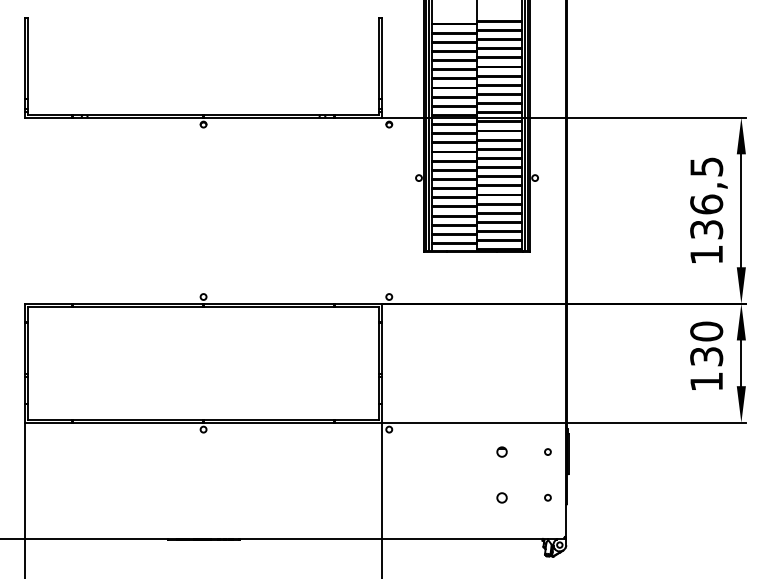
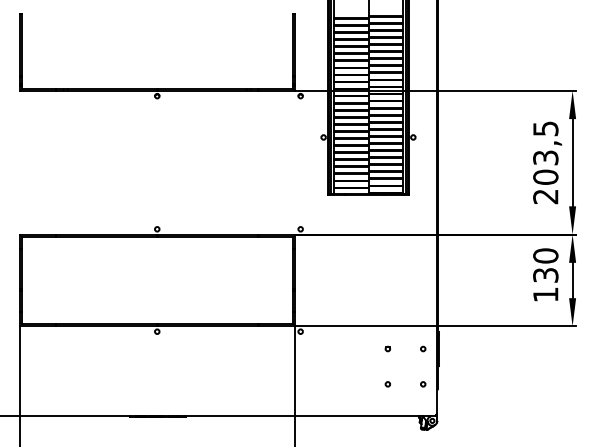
text: (706, 229) -> (545, 177), 136,5 -> 203,5
part: (502, 451) -> (388, 348), size x0.62
circle: (502, 497) -> (388, 384), size x0.62

